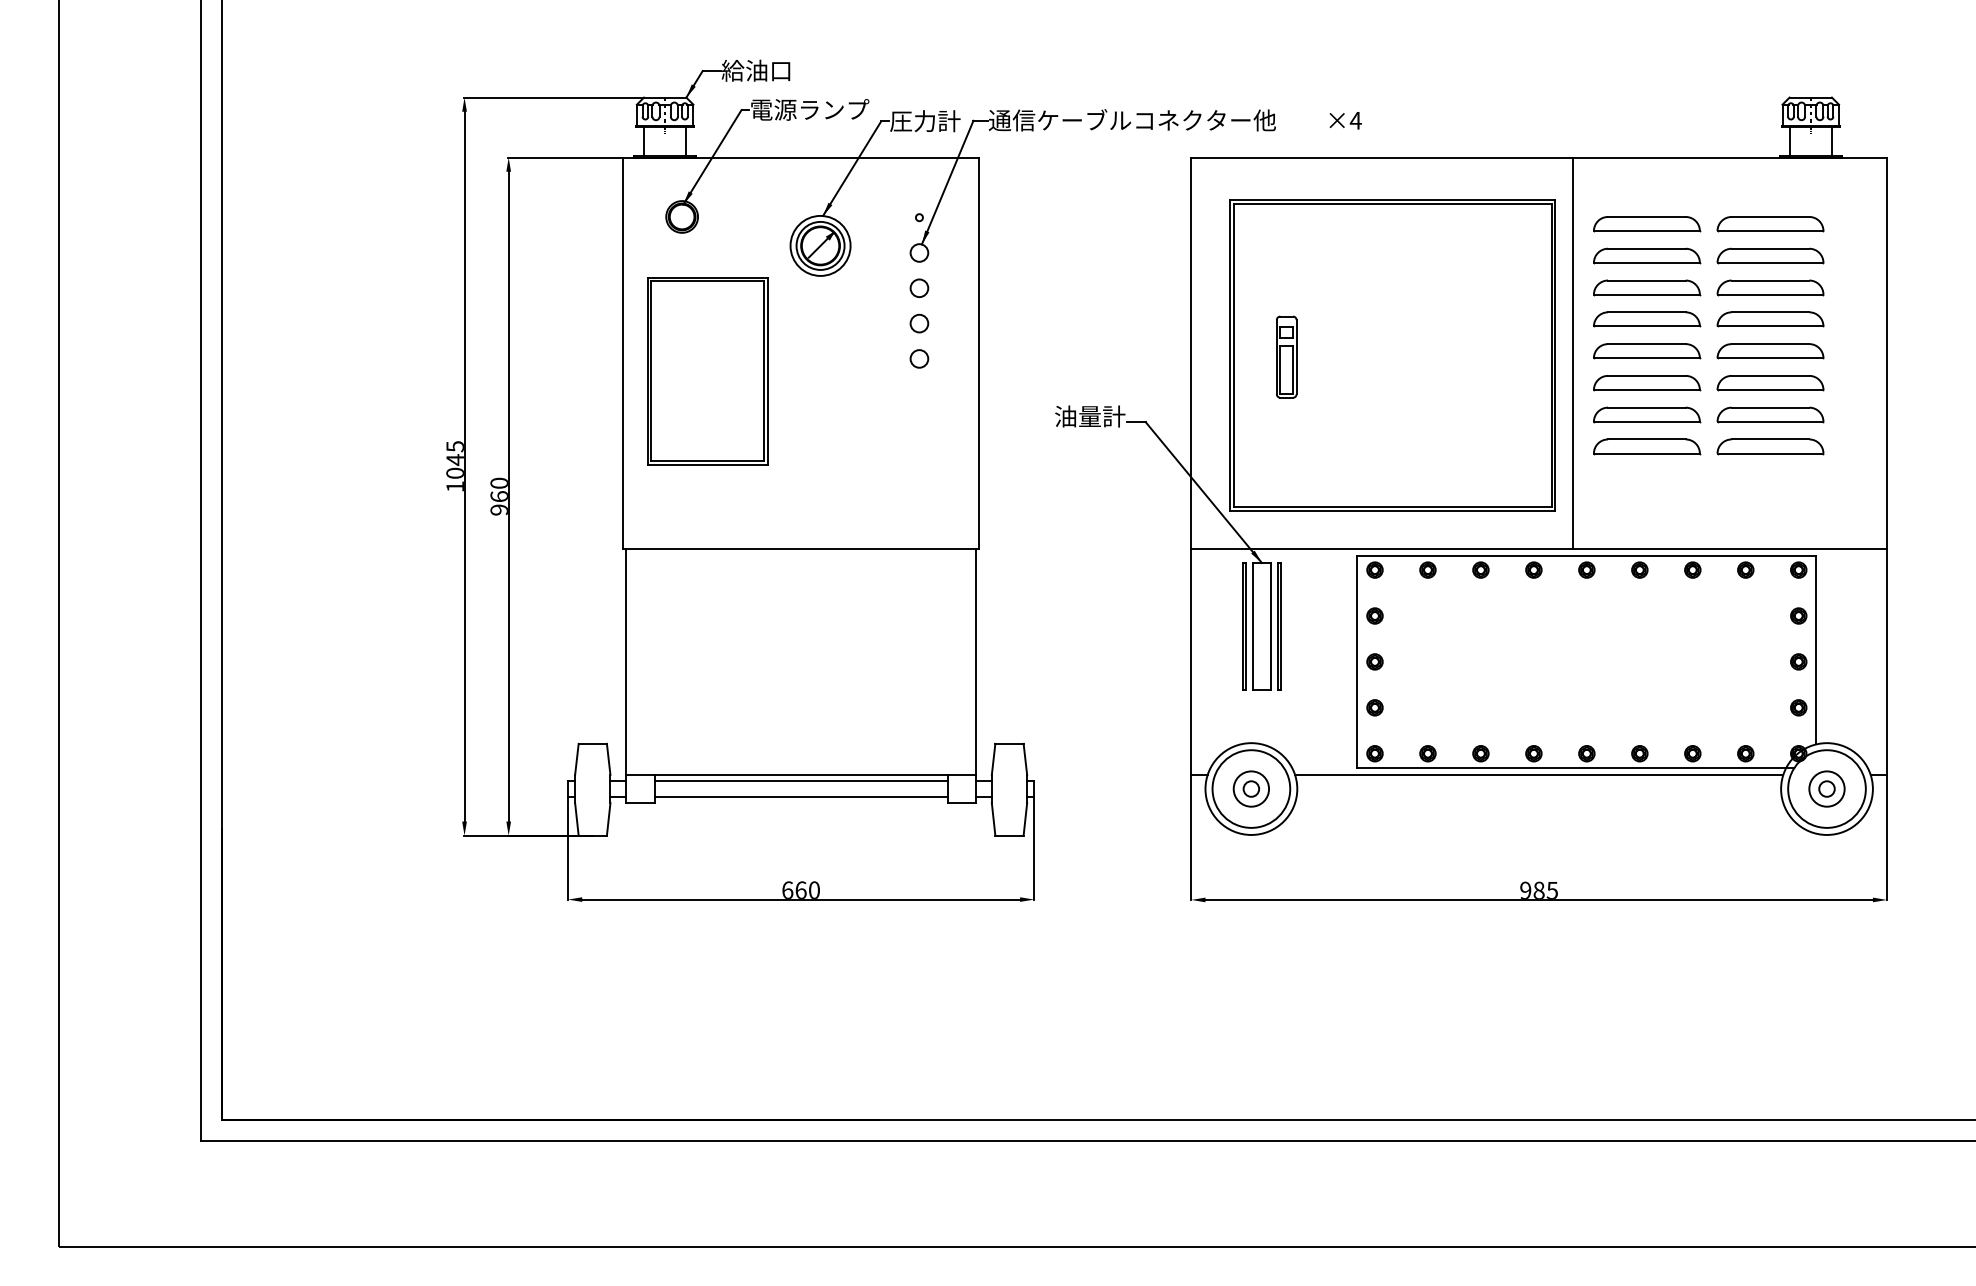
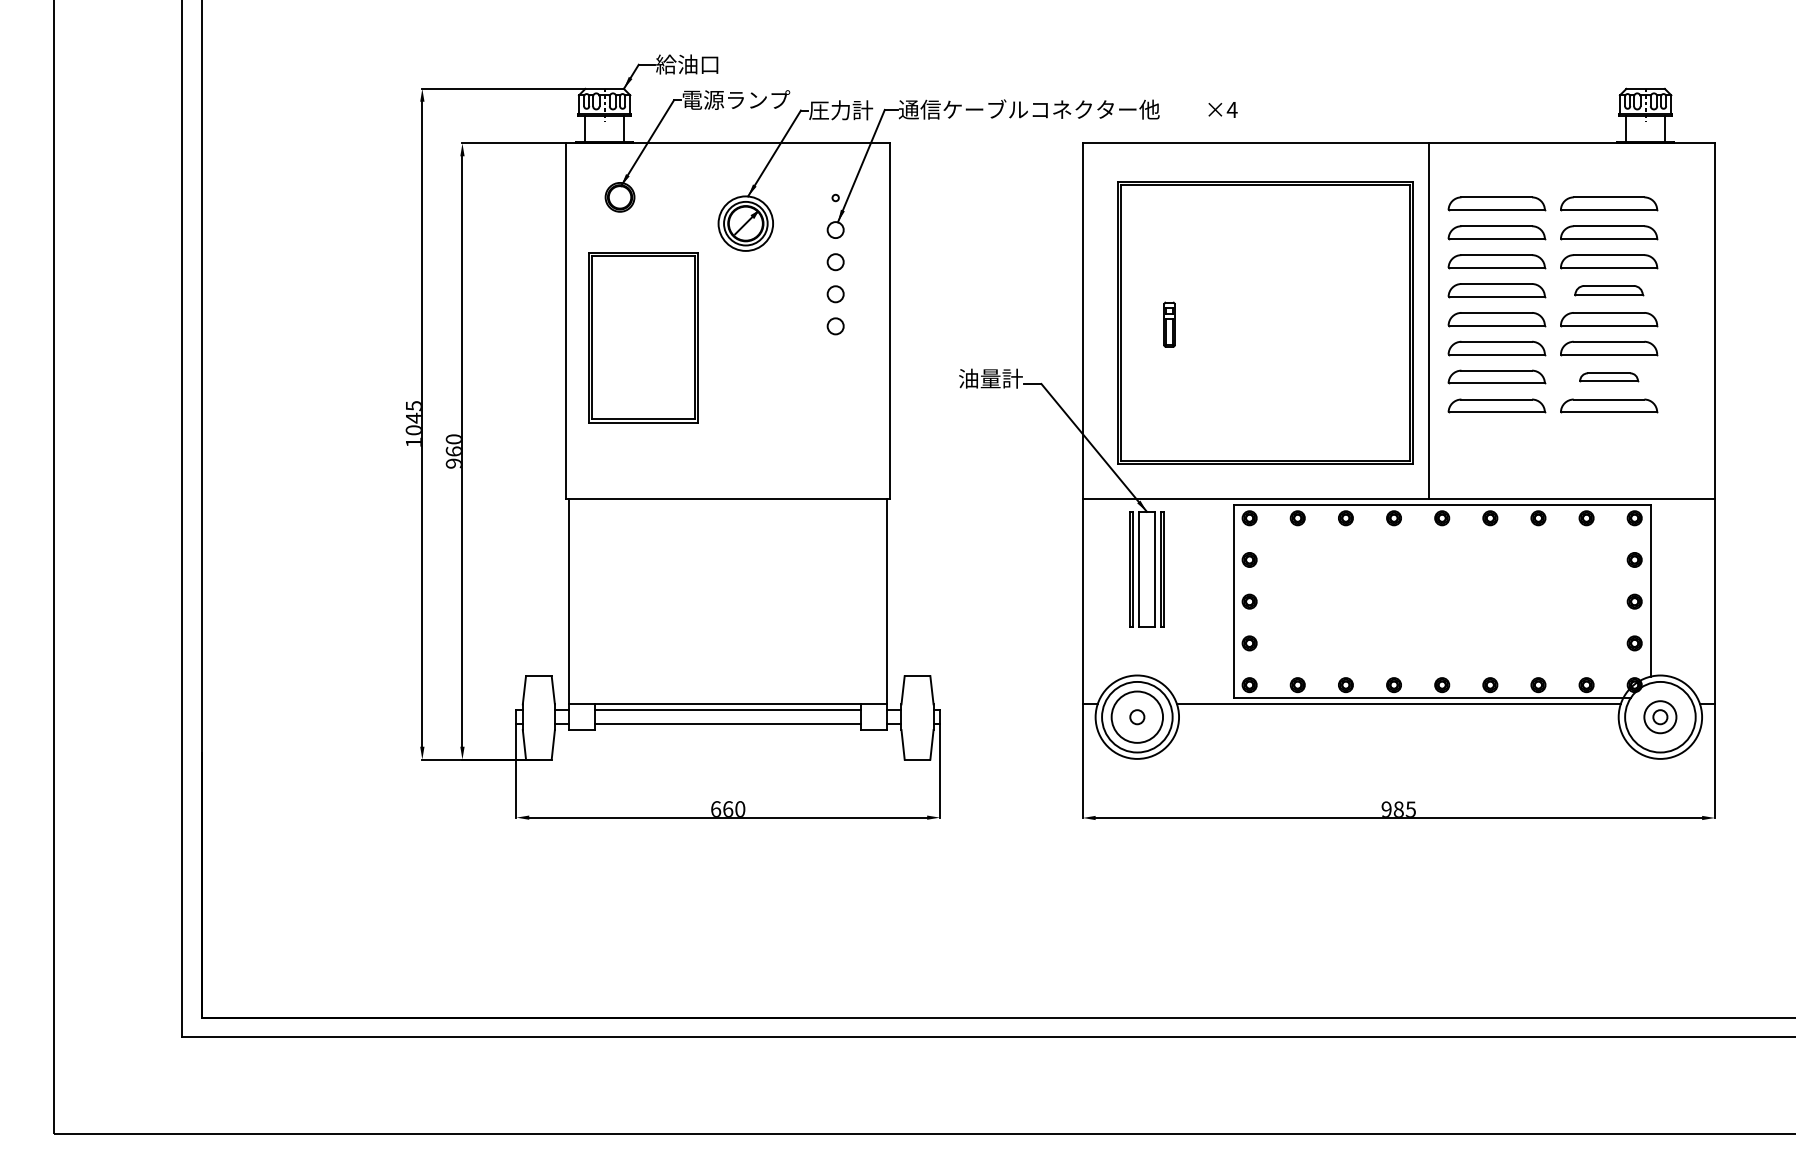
part: (1770, 319) -> (1609, 290), size x0.7
part: (1286, 356) -> (1169, 324), size x0.6
part: (1770, 414) -> (1609, 376), size x0.6
circle: (1251, 788) -> (1137, 716), size x1.6

